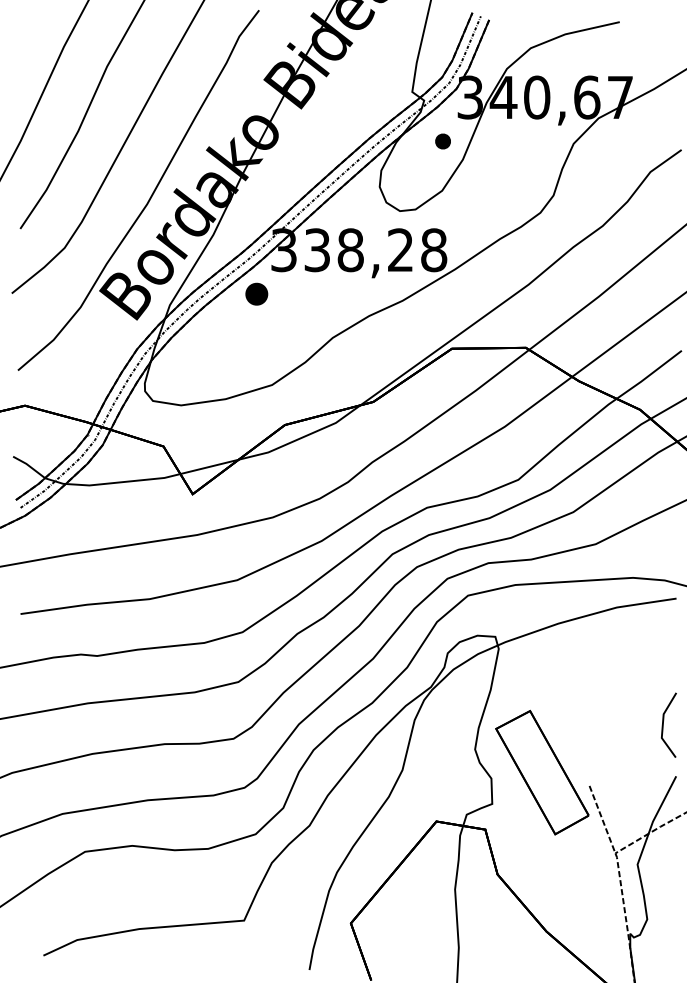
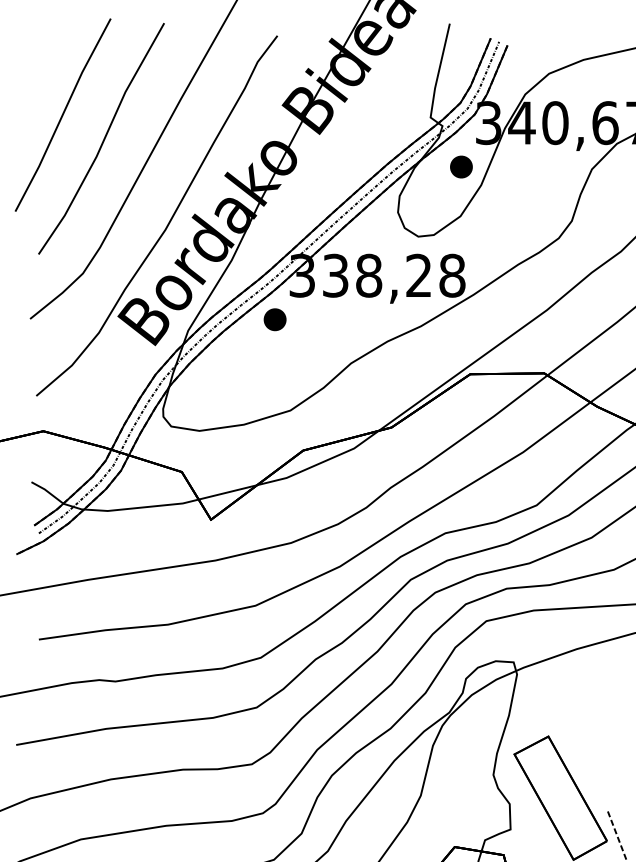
part: (442, 141) -> (460, 167), size x1.43

